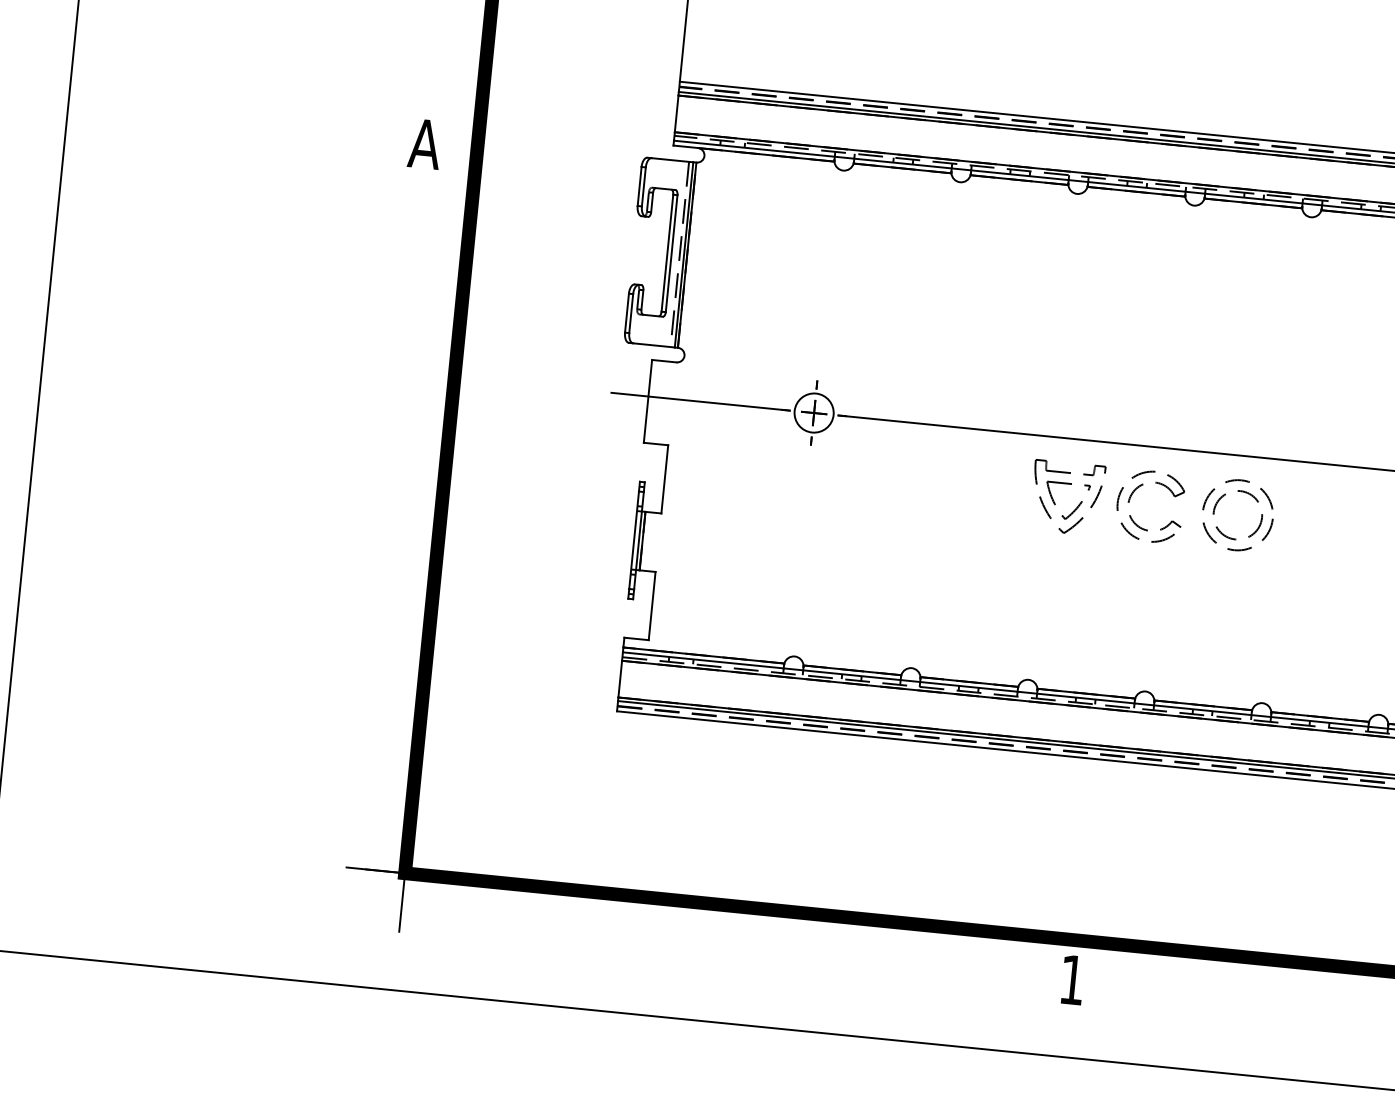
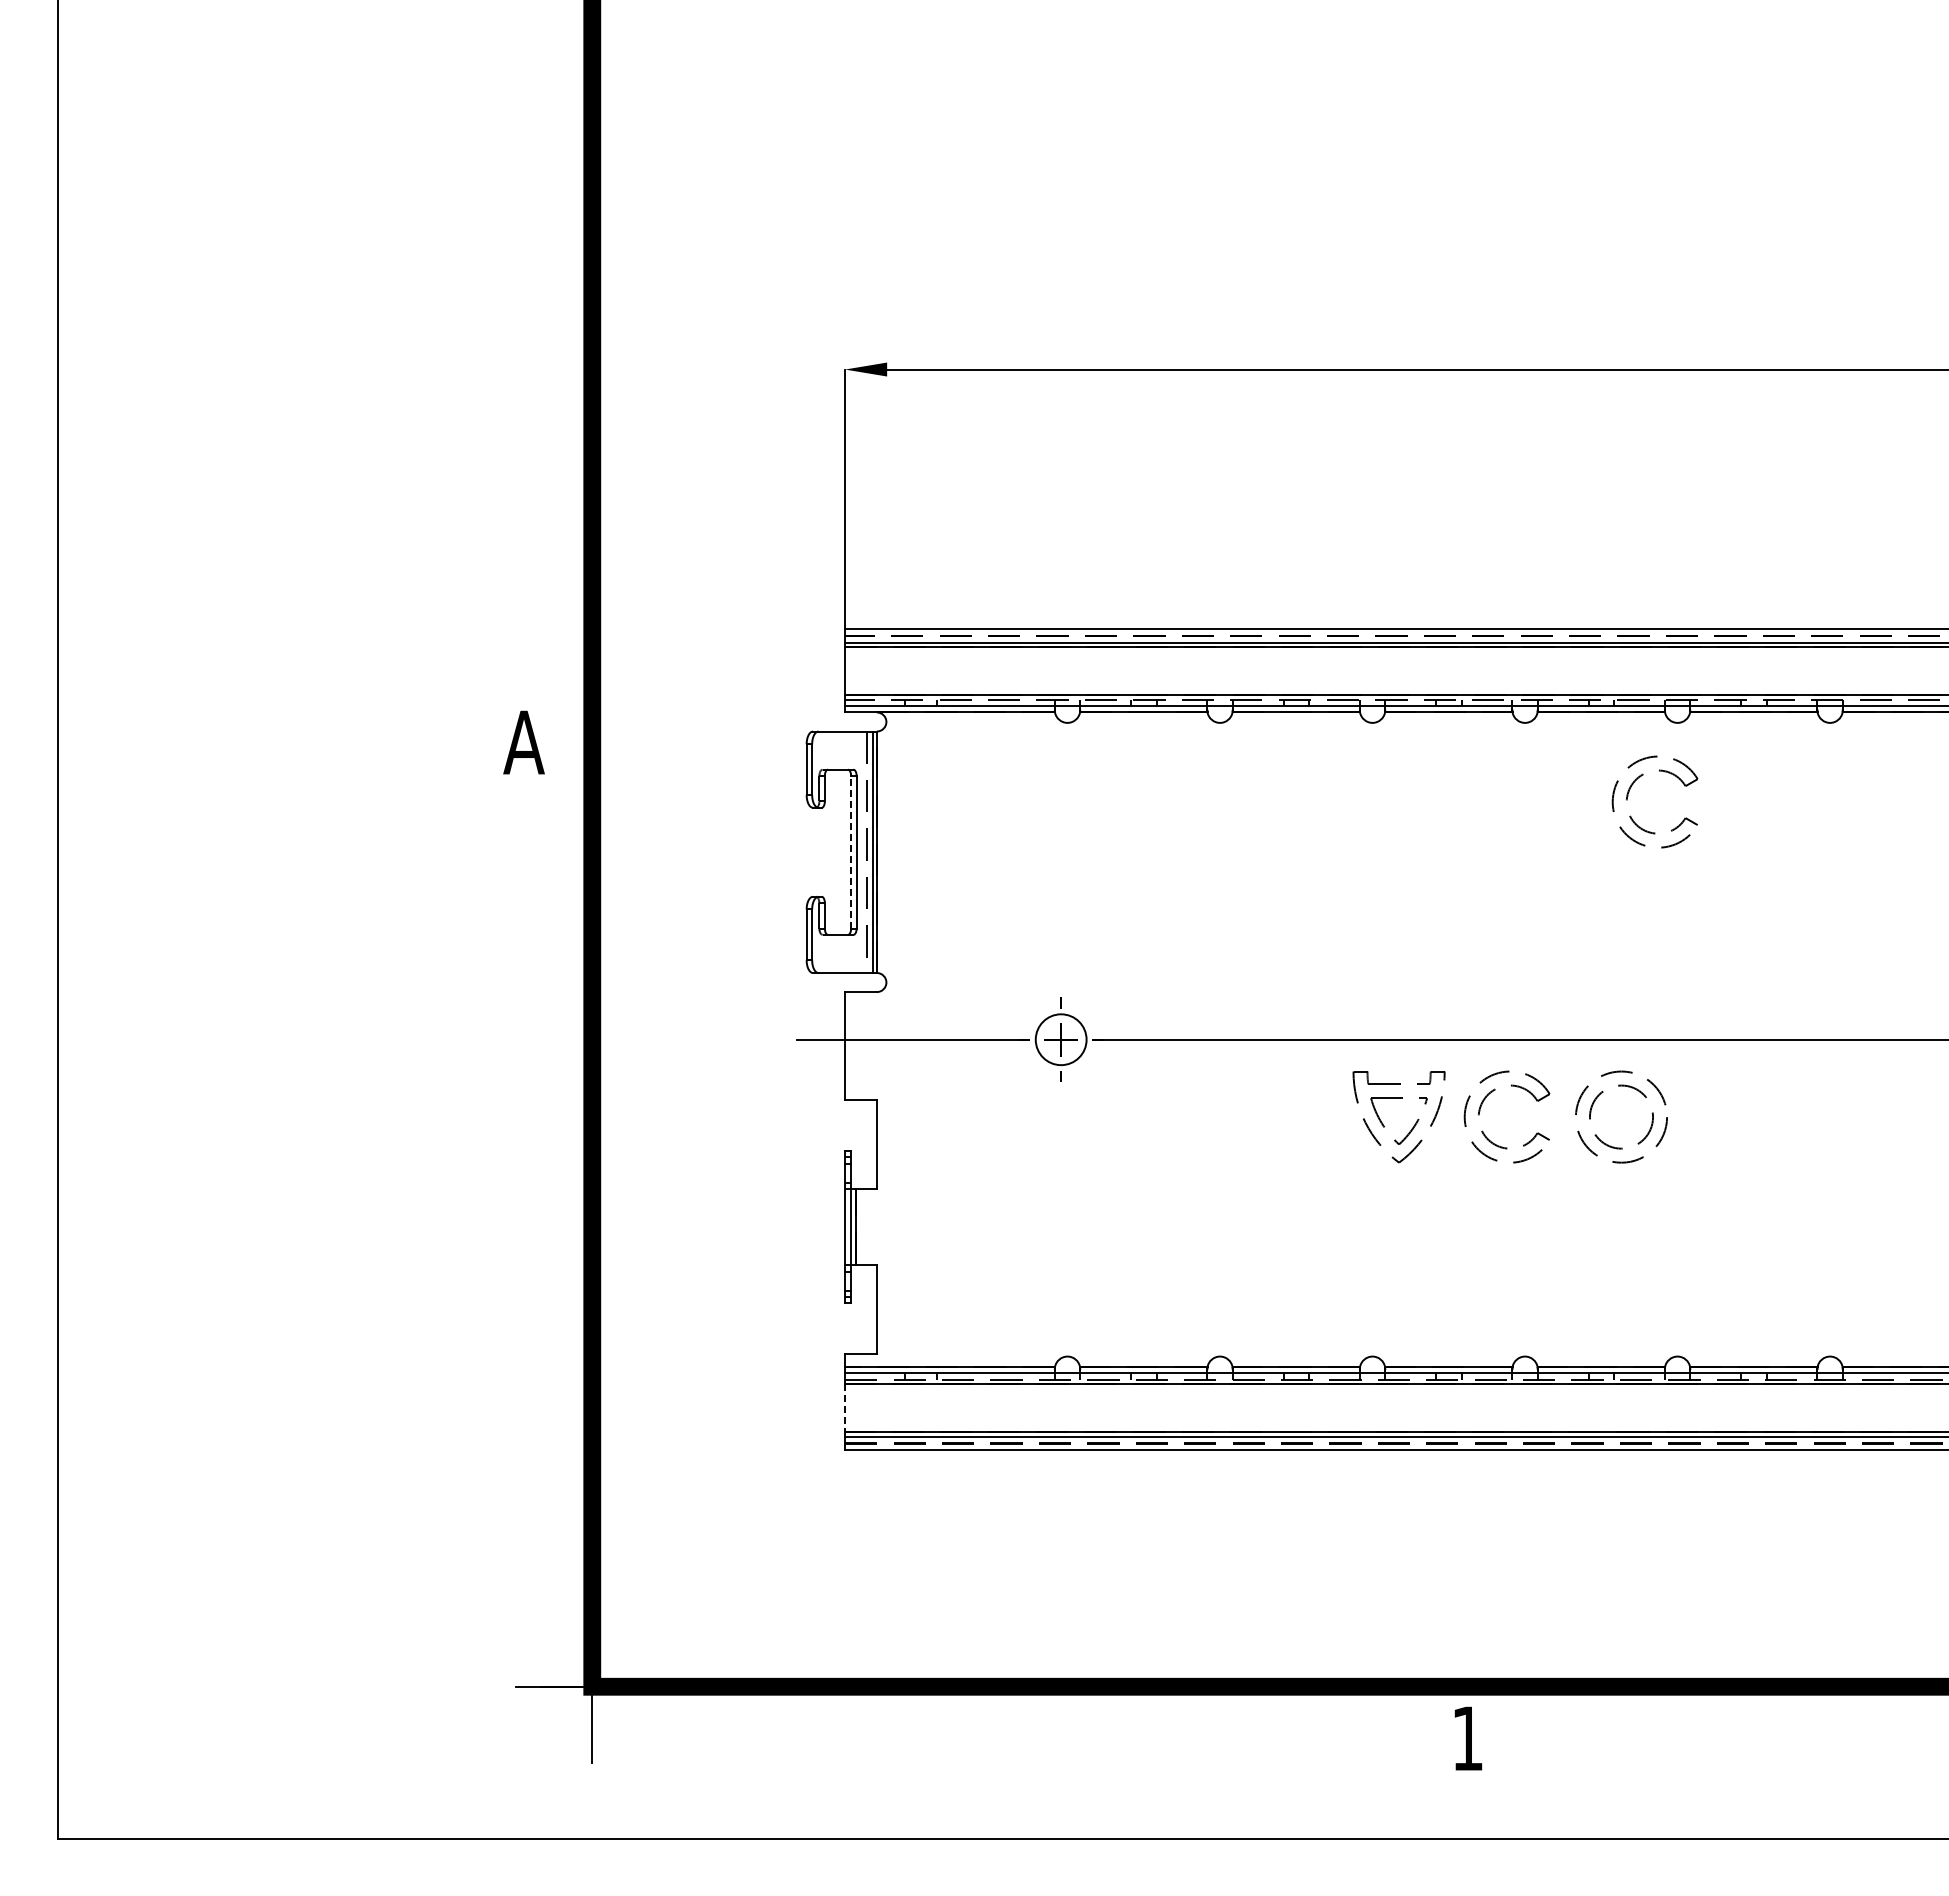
line: (667, 252) -> (851, 851), solid -> dashed
part: (1267, 269) -> (1628, 796), added
line: (620, 679) -> (845, 1408), solid -> dashed

